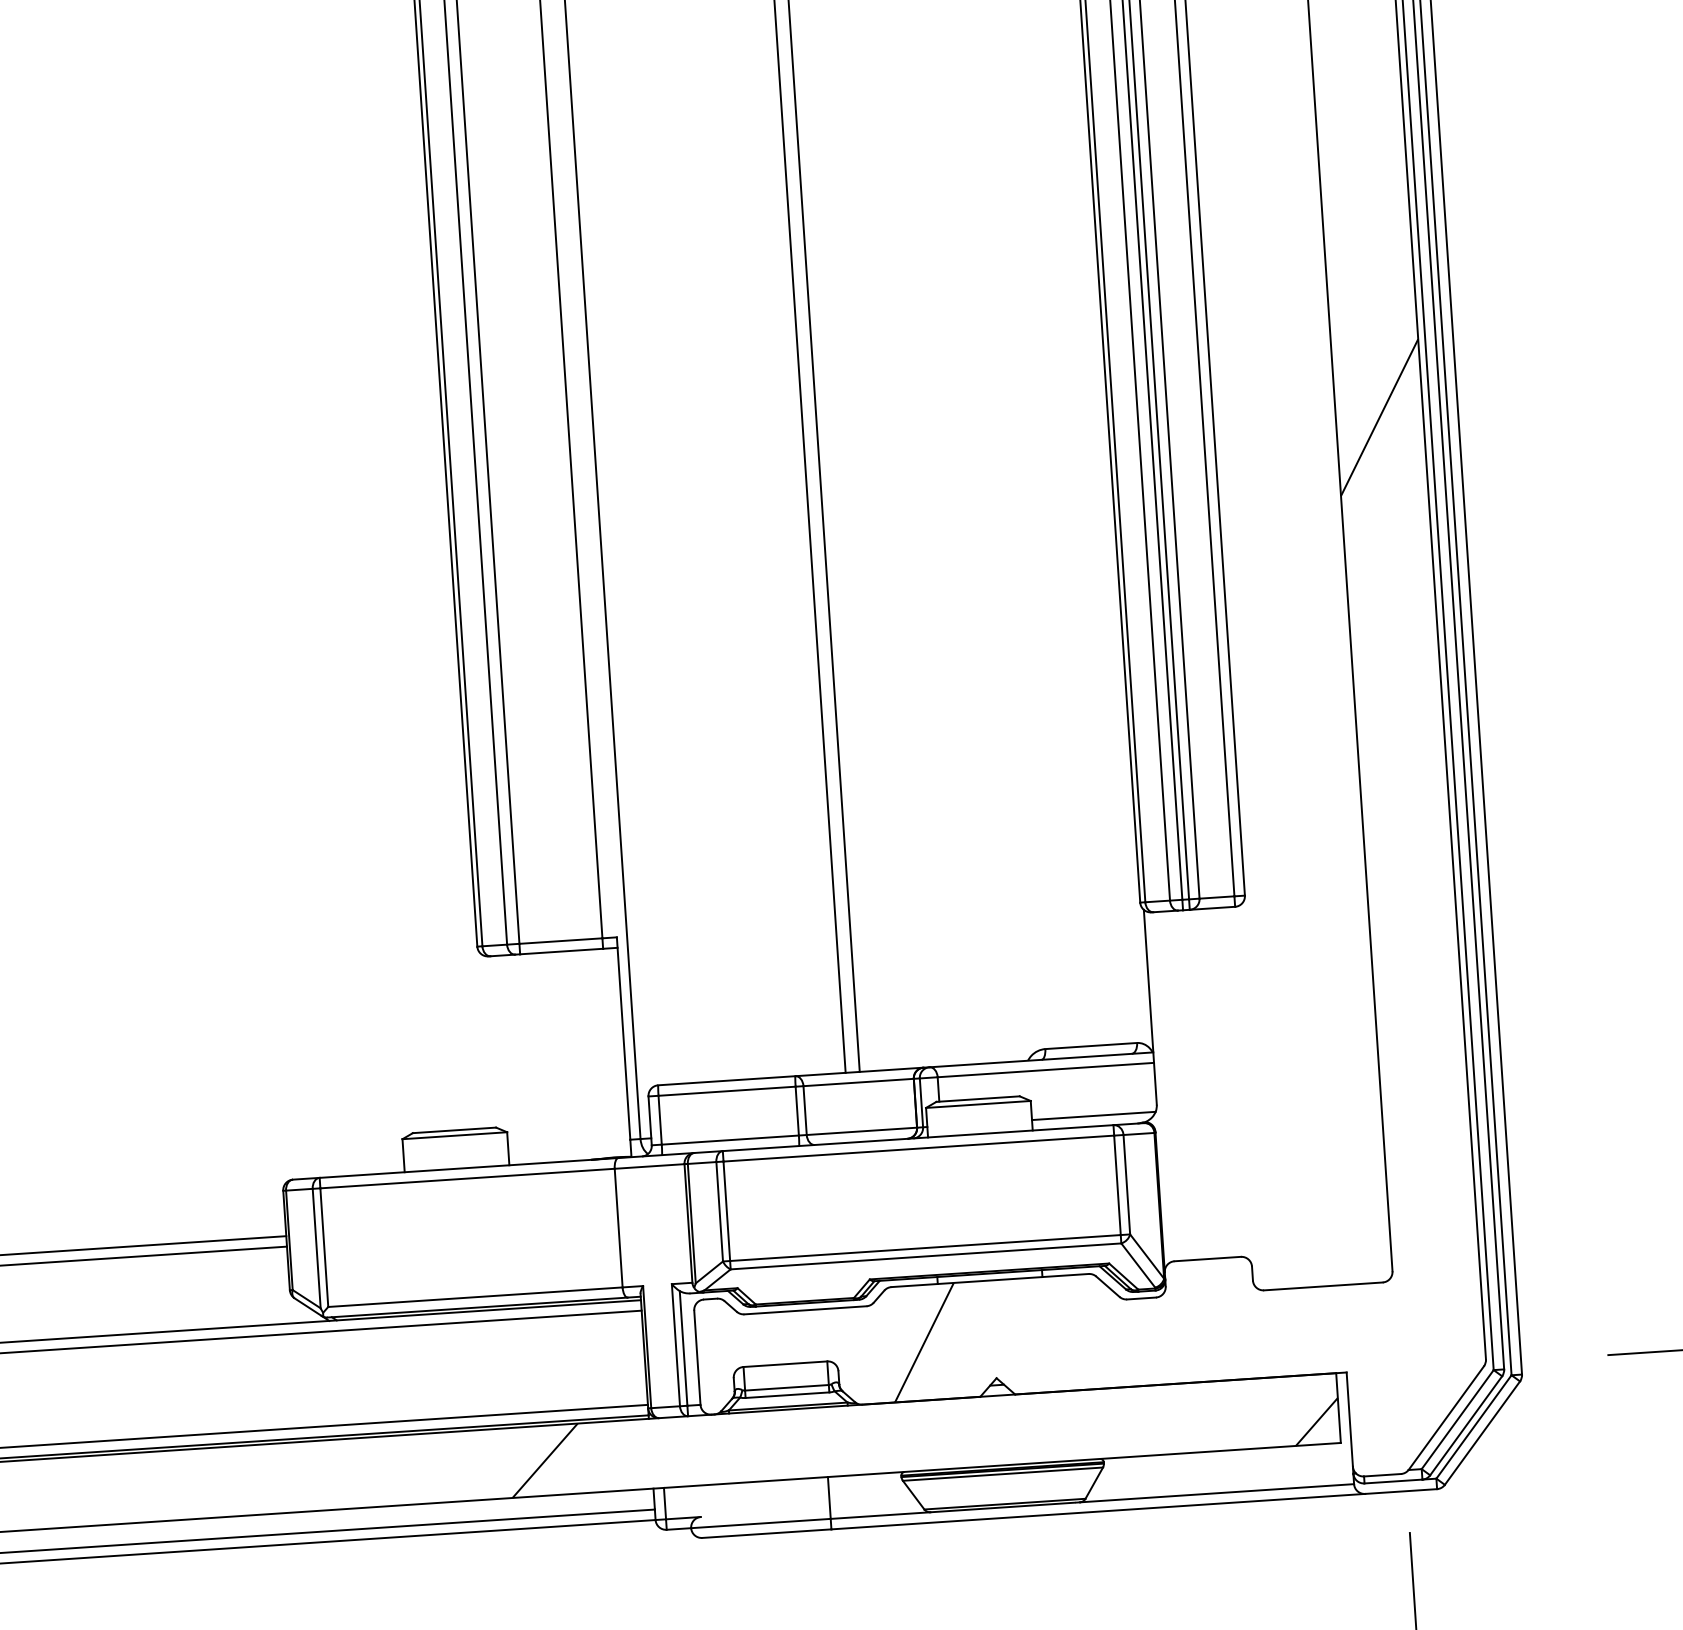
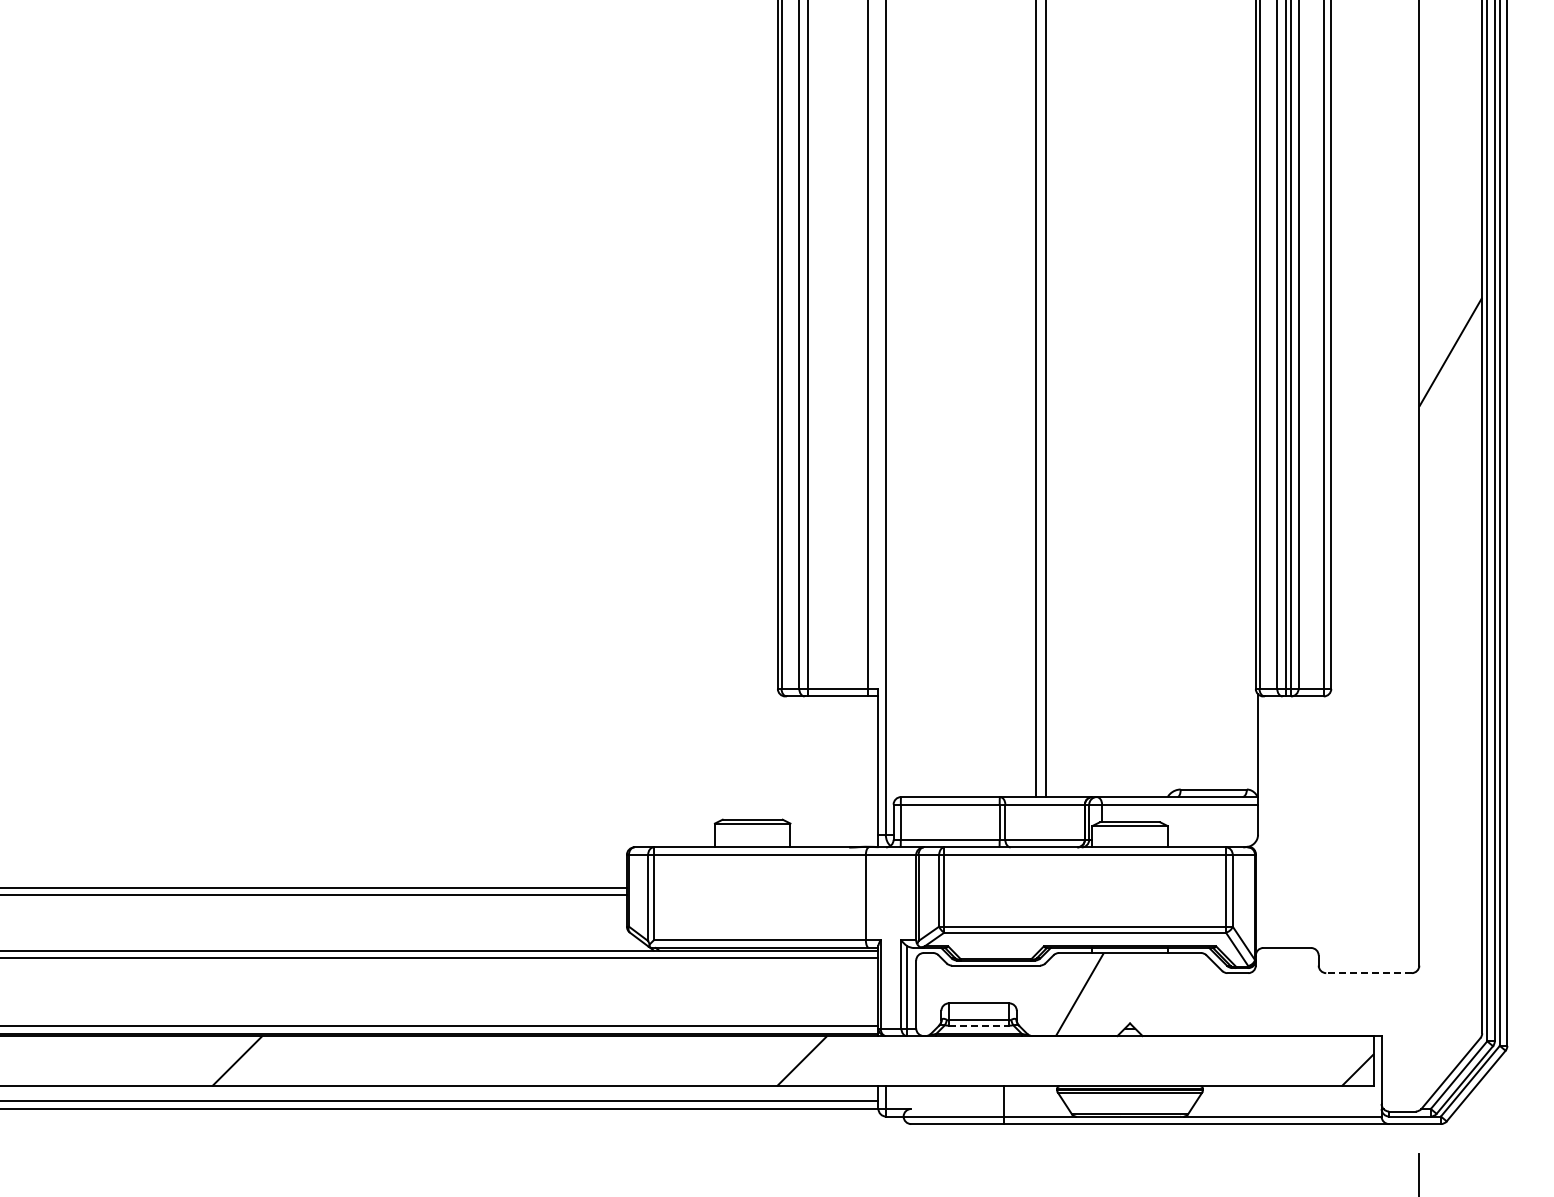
line: (1092, 1115) -> (1211, 839), removed
line: (1324, 1286) -> (1369, 973), solid -> dashed
line: (788, 1394) -> (979, 1025), solid -> dashed

